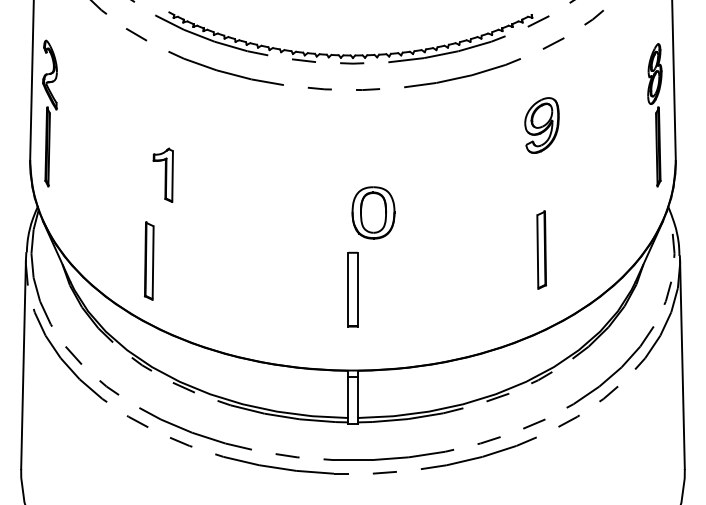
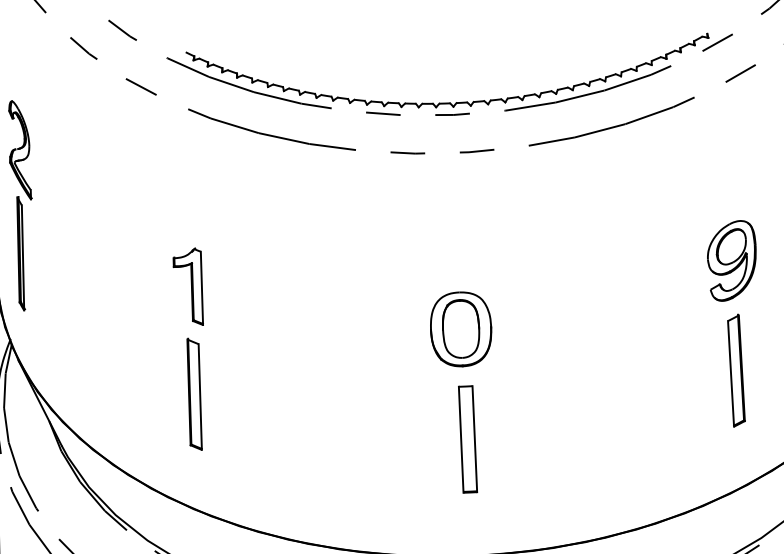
part: (541, 125) -> (731, 260), moved
part: (373, 212) -> (461, 328), moved
part: (149, 260) -> (194, 393), moved

